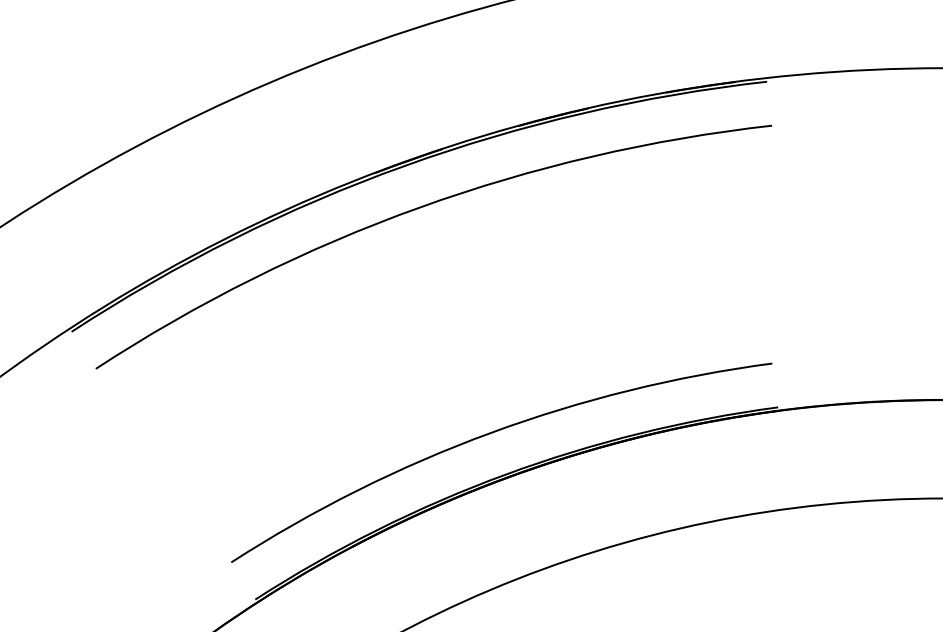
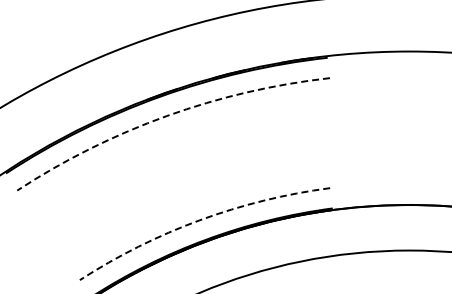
arc: (418, 208) -> (166, 116), solid -> dashed
arc: (489, 433) -> (199, 220), solid -> dashed

